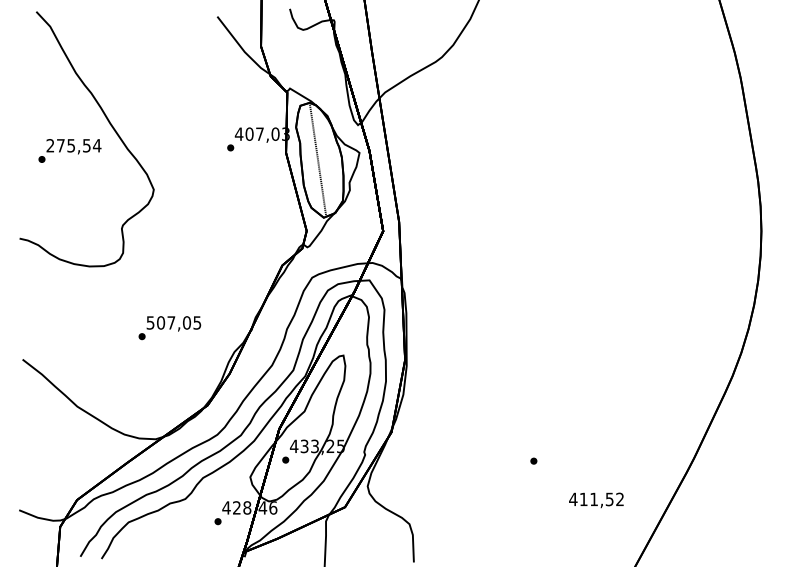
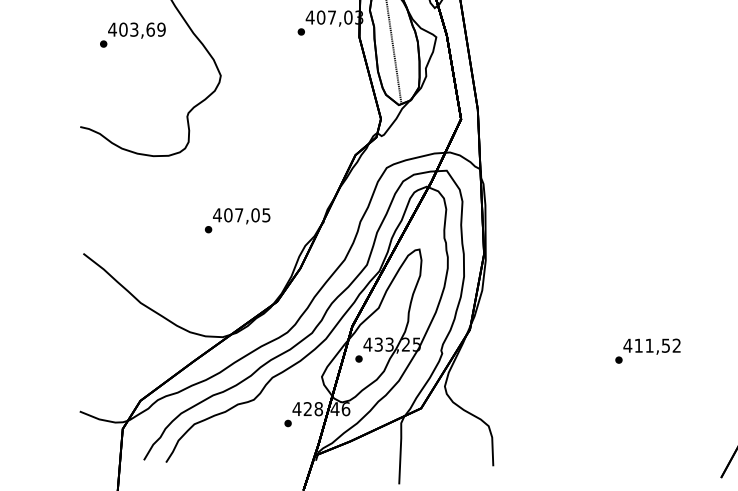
text: (73, 145) -> (136, 29), 275,54 -> 403,69
text: (150, 322) -> (217, 214), 507,05 -> 407,05
text: (596, 500) -> (652, 346), moved

